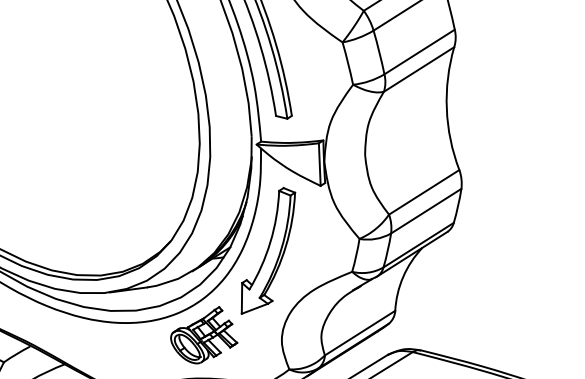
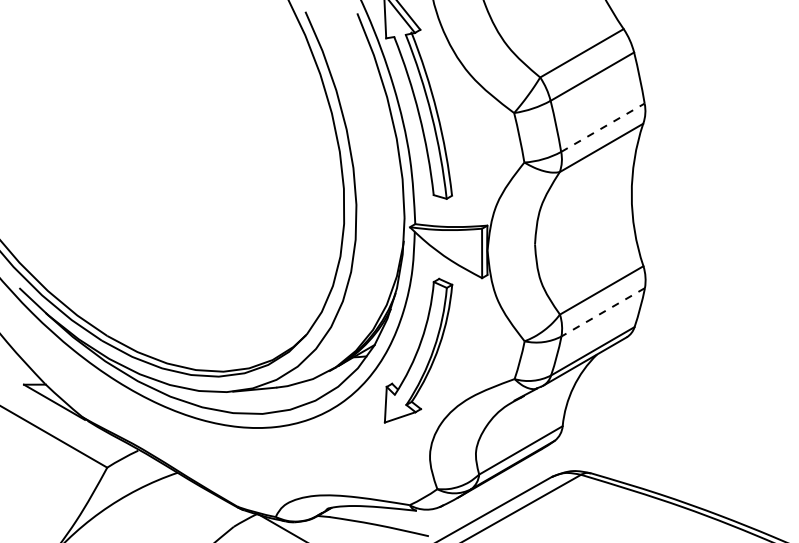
line: (420, 51) -> (603, 127), solid -> dashed
line: (425, 211) -> (602, 312), solid -> dashed
part: (204, 335) -> (340, 445), removed

